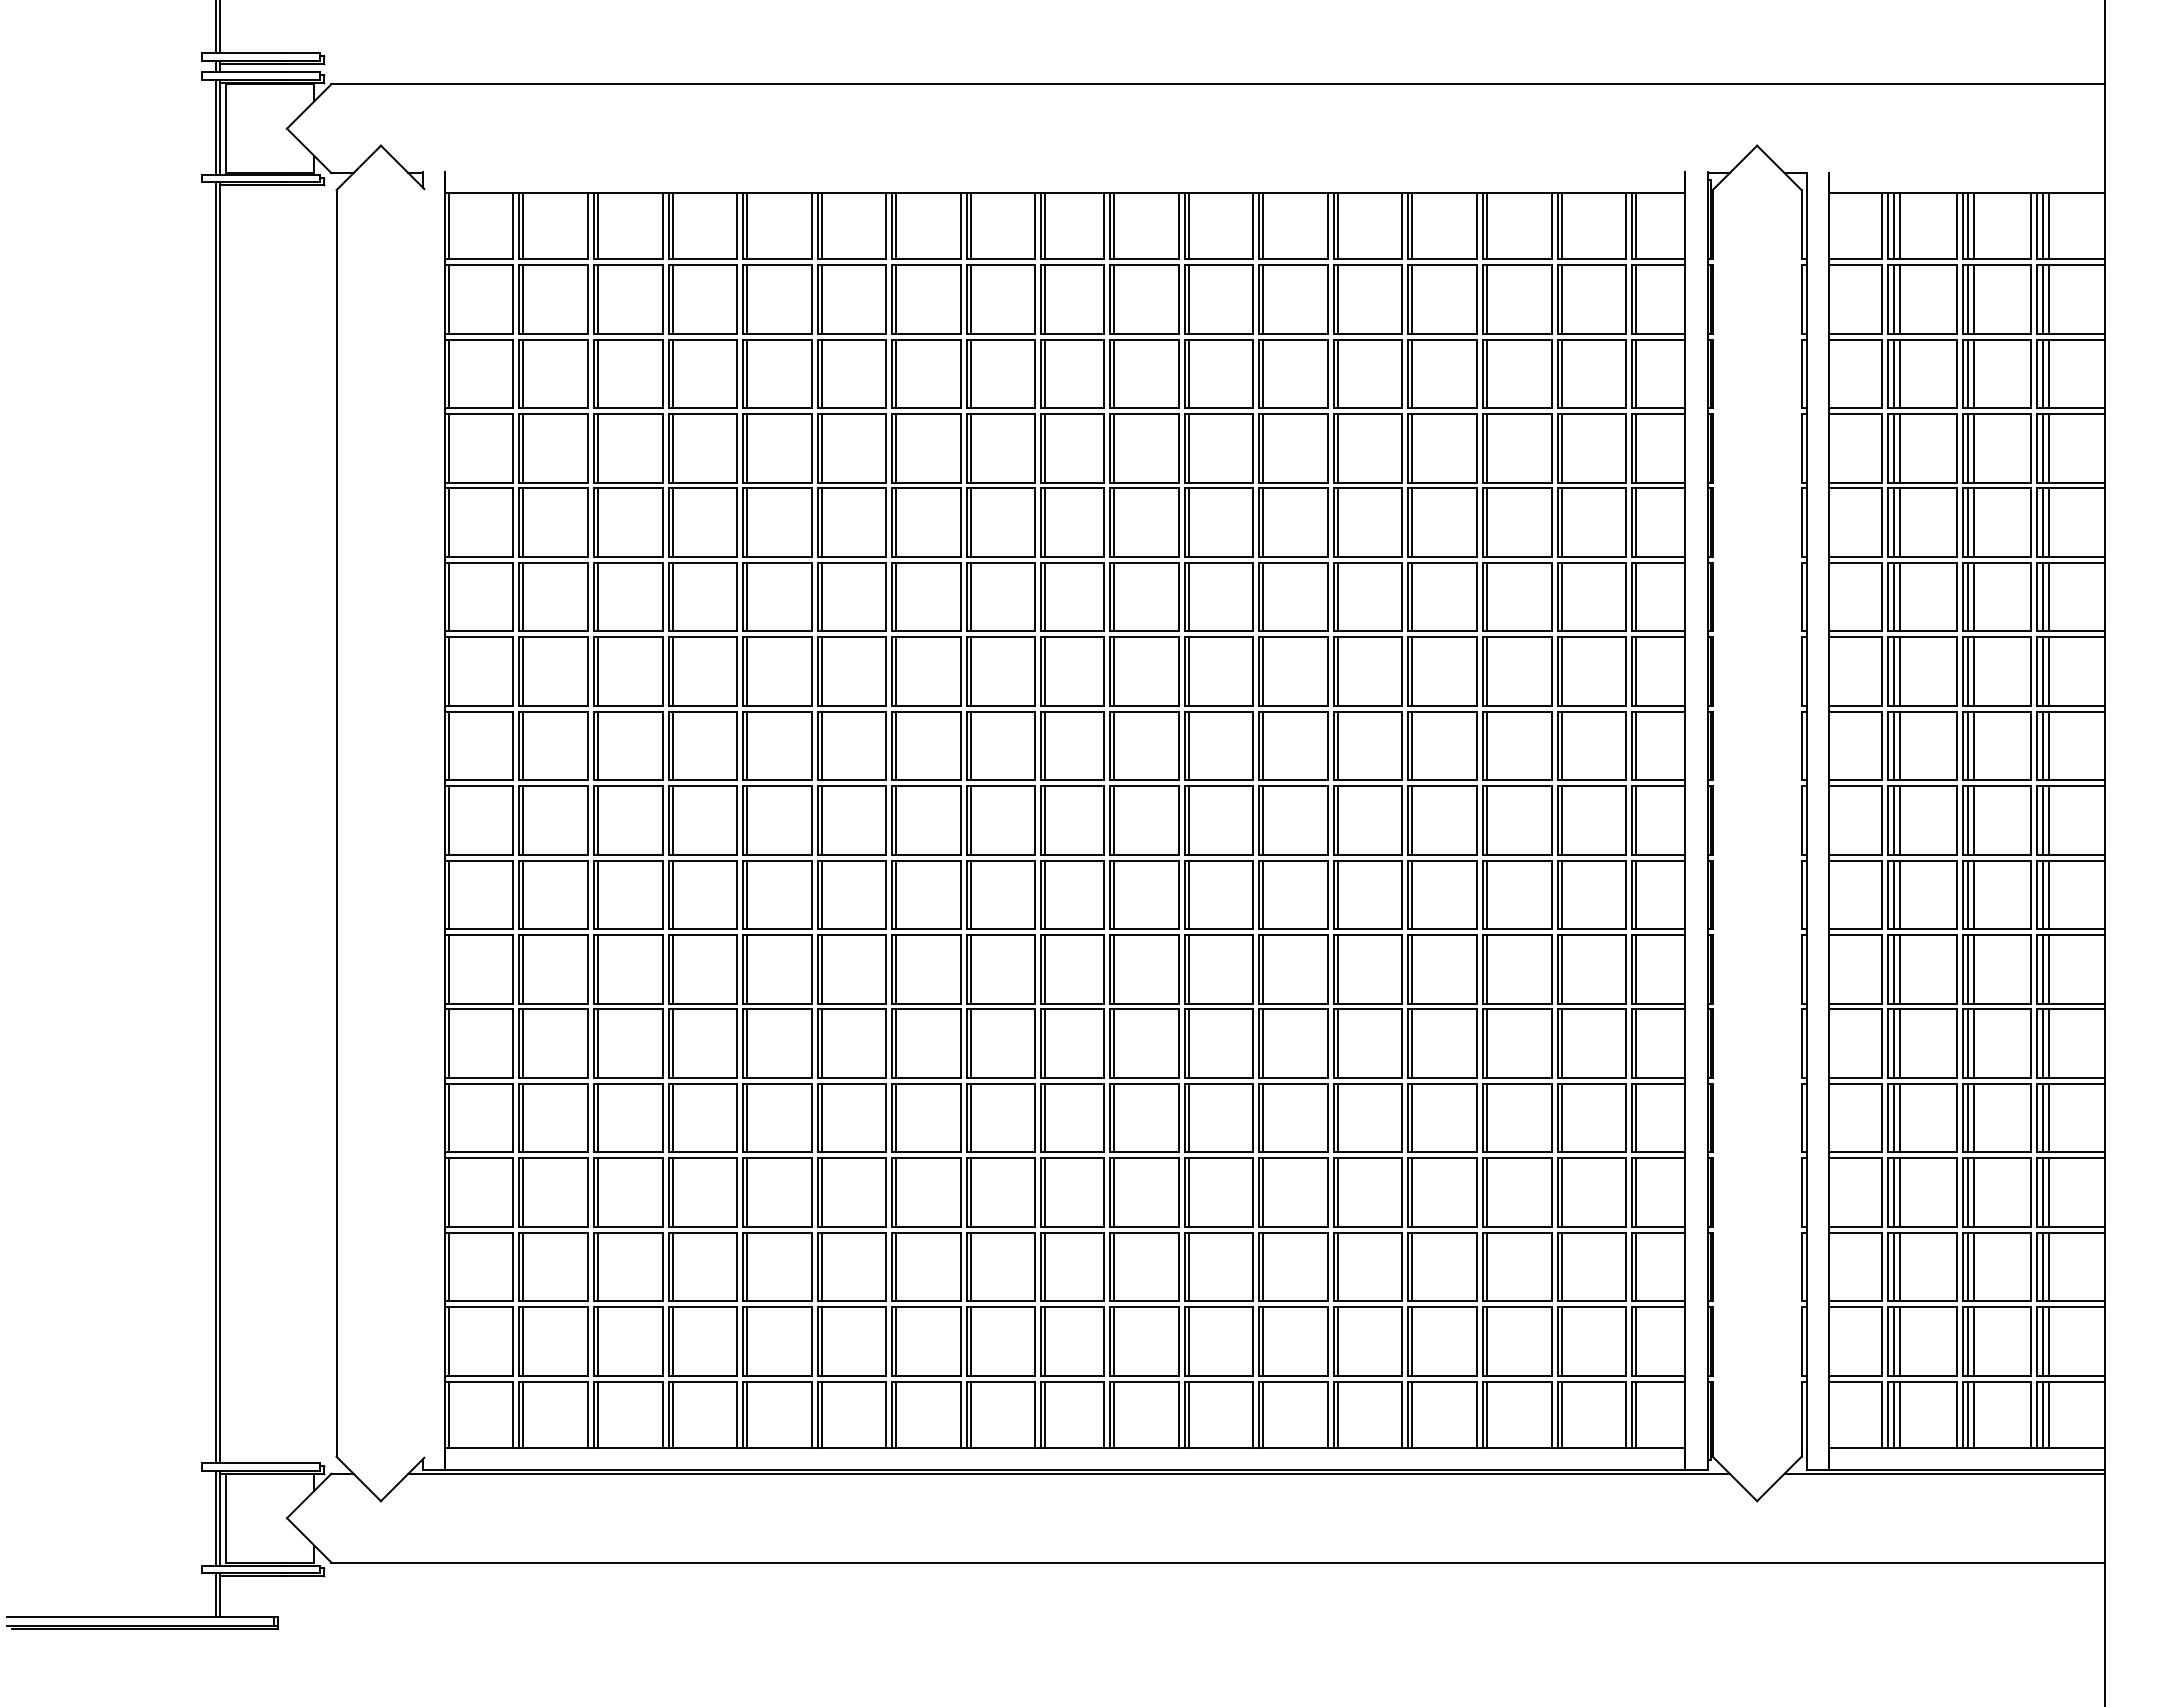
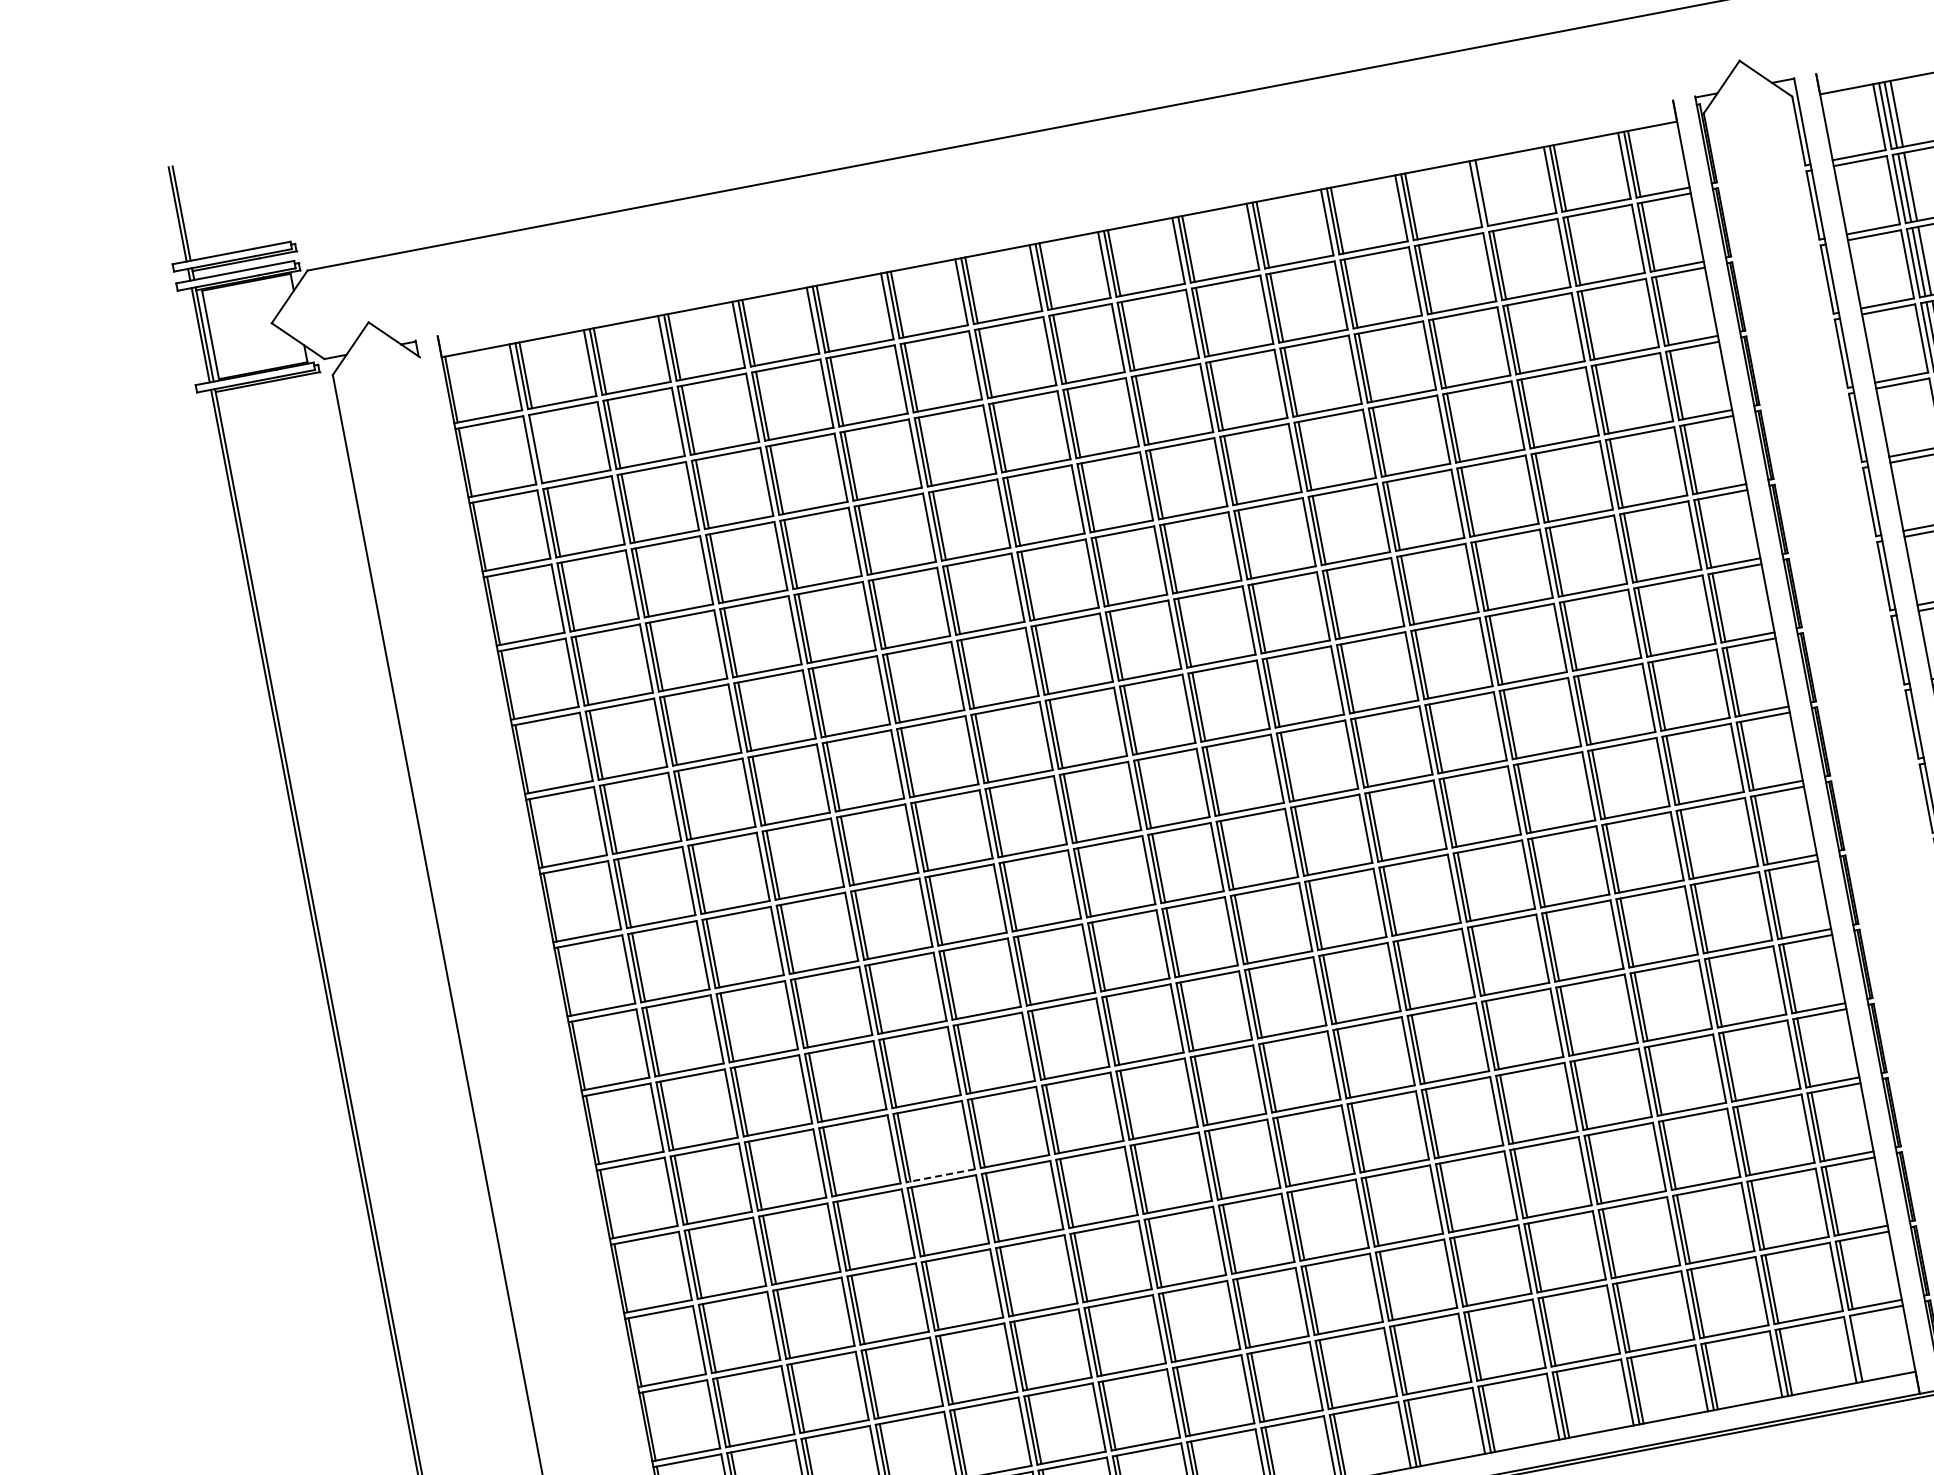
line: (1486, 226) -> (1485, 192), removed
line: (523, 299) -> (539, 448), removed
line: (776, 1077) -> (939, 1175), solid -> dashed
line: (1636, 1414) -> (1860, 1347), removed

